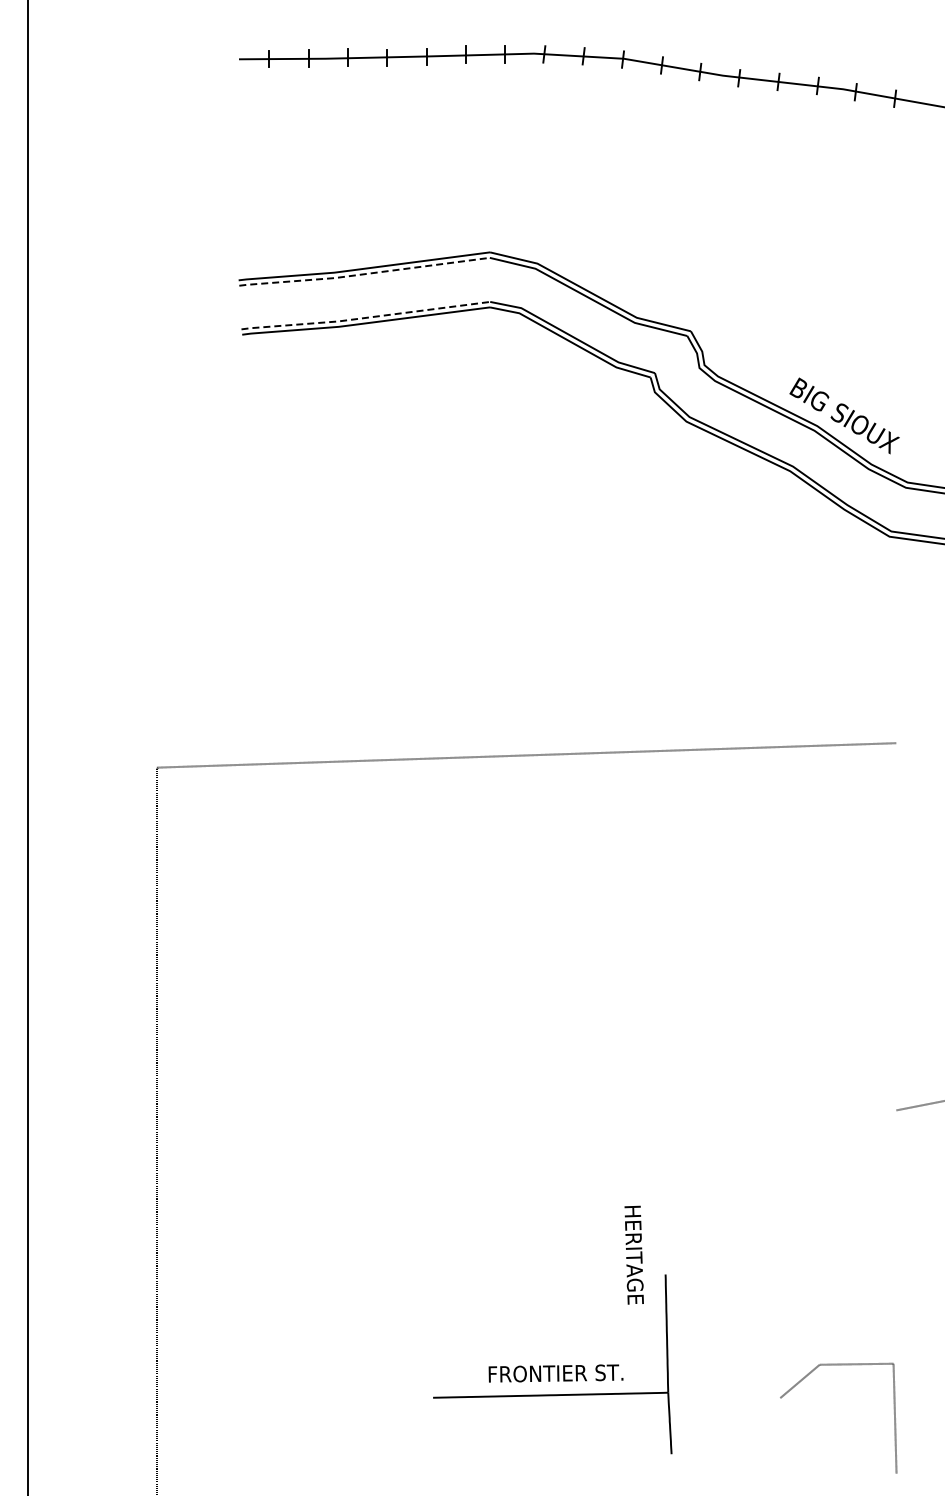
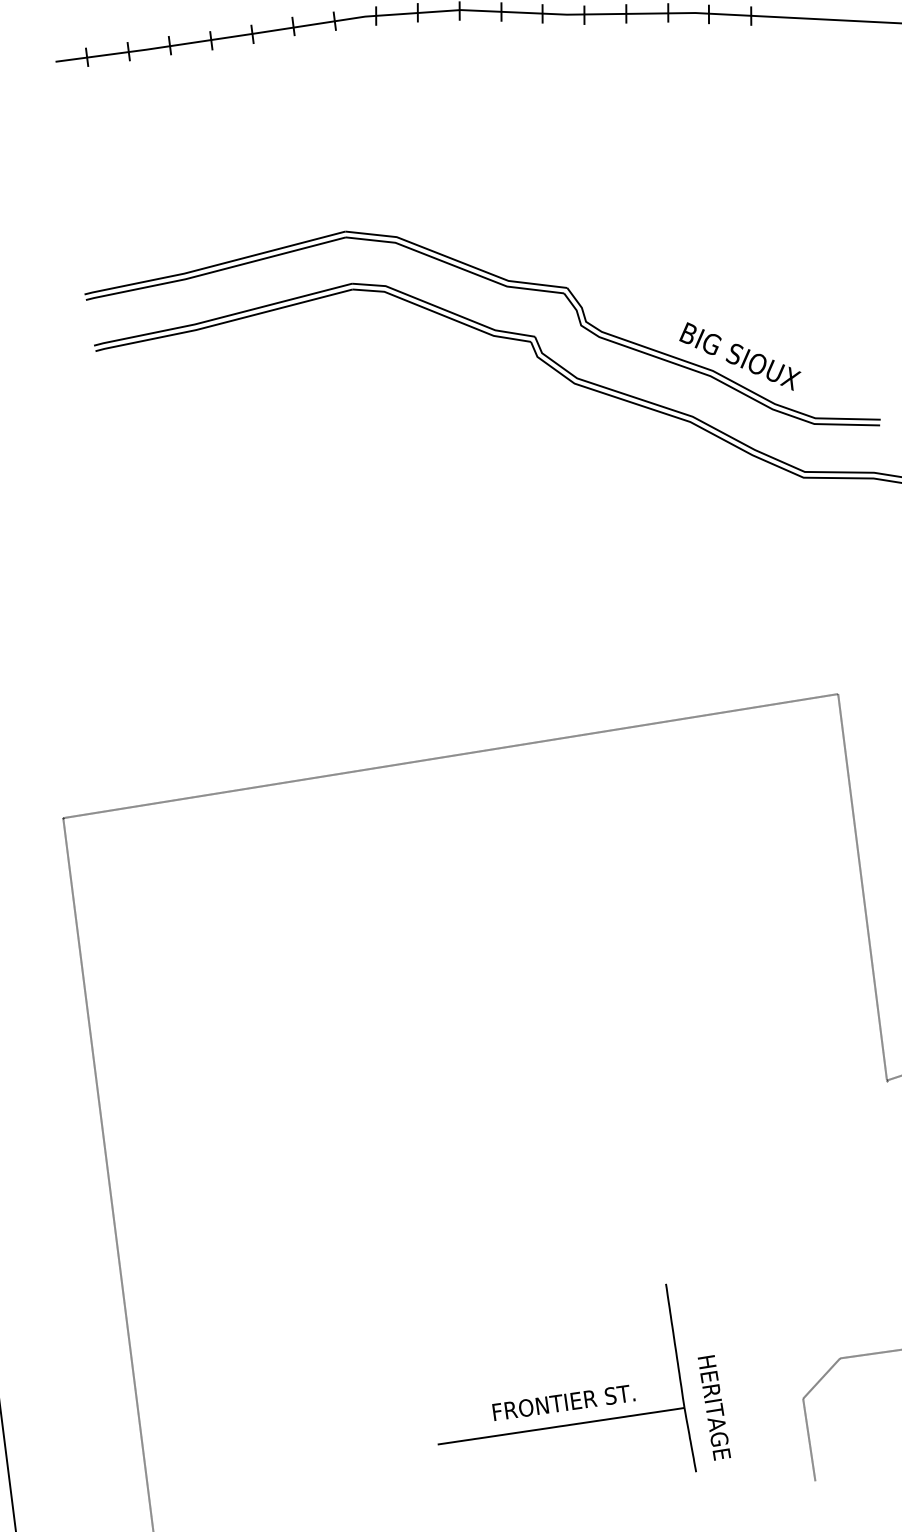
line: (363, 274) -> (215, 271), dashed -> solid
line: (365, 318) -> (223, 317), dashed -> solid
line: (896, 926) -> (862, 886), added
text: (633, 1254) -> (713, 1407), moved
line: (781, 1437) -> (809, 1440), added

